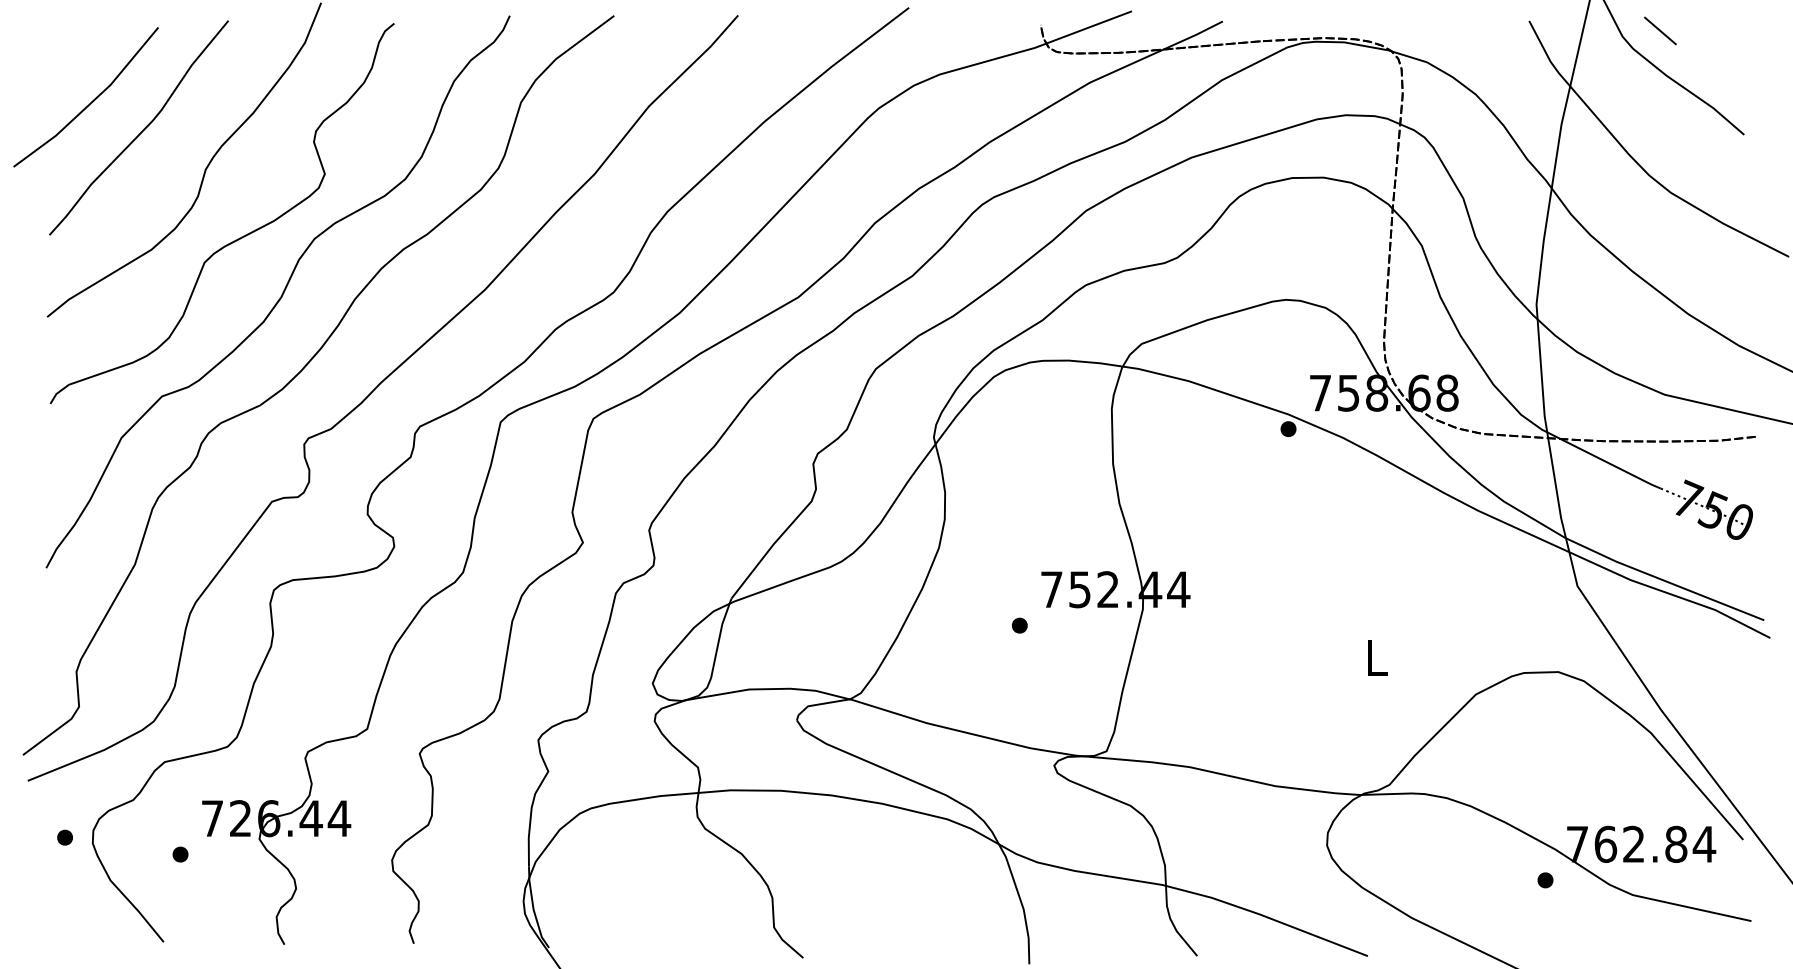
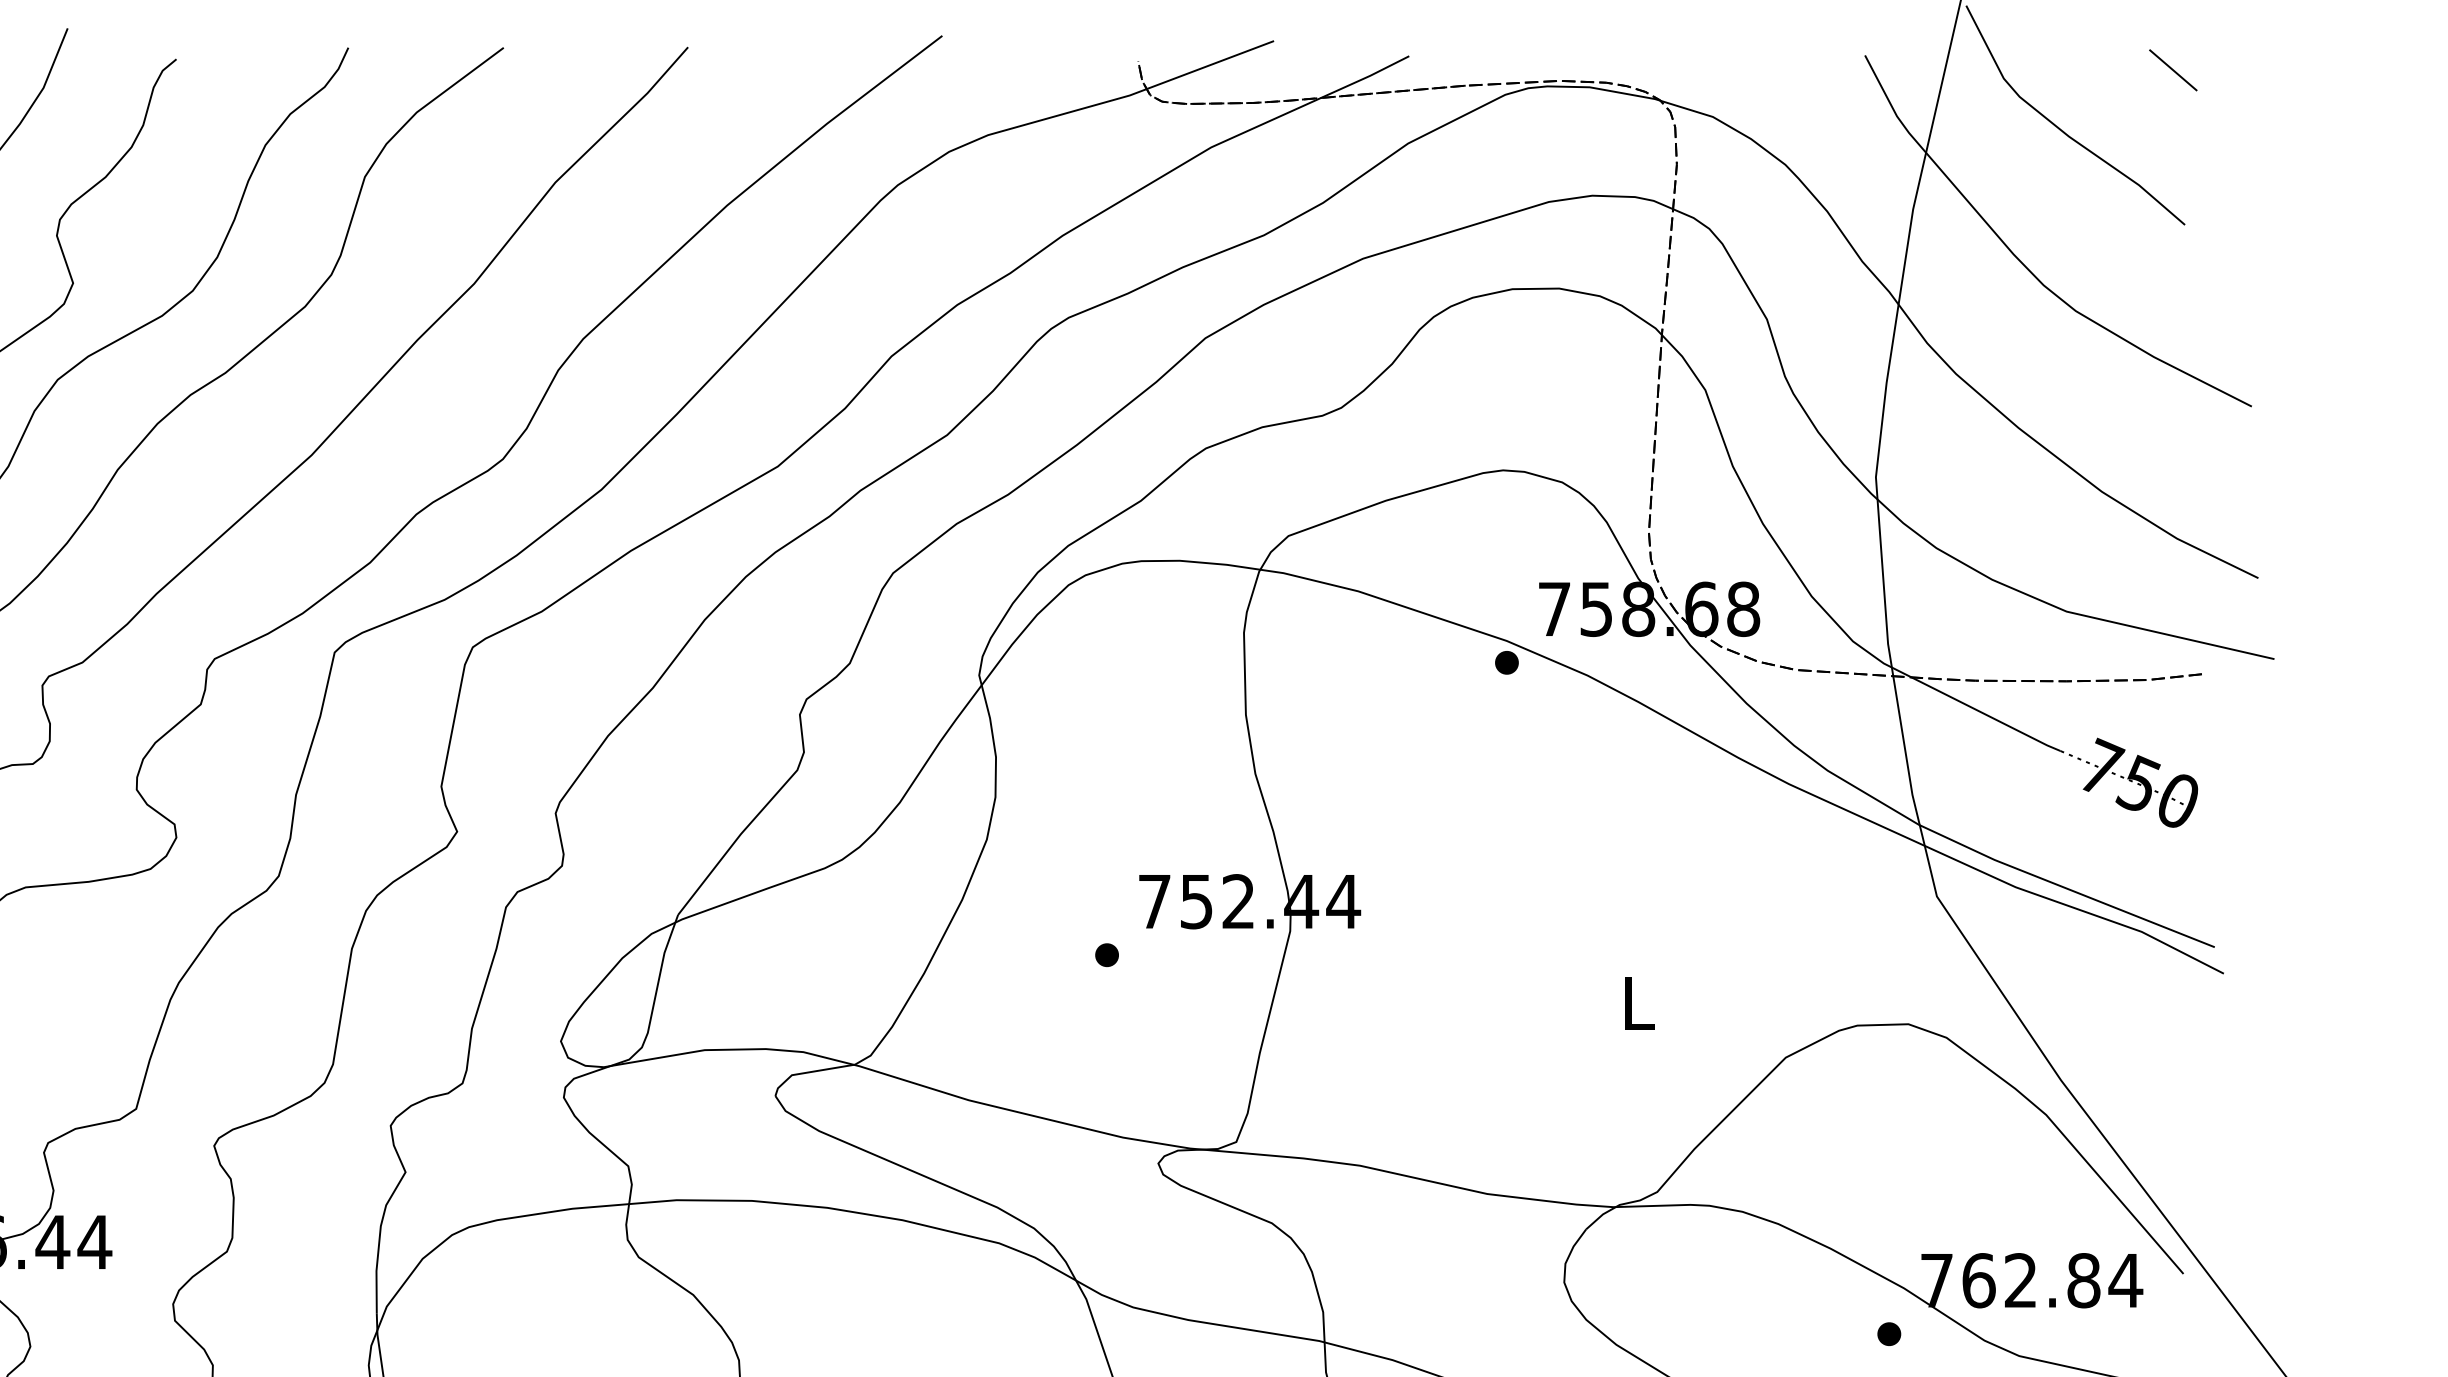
line: (1660, 30) -> (2173, 69), moved

